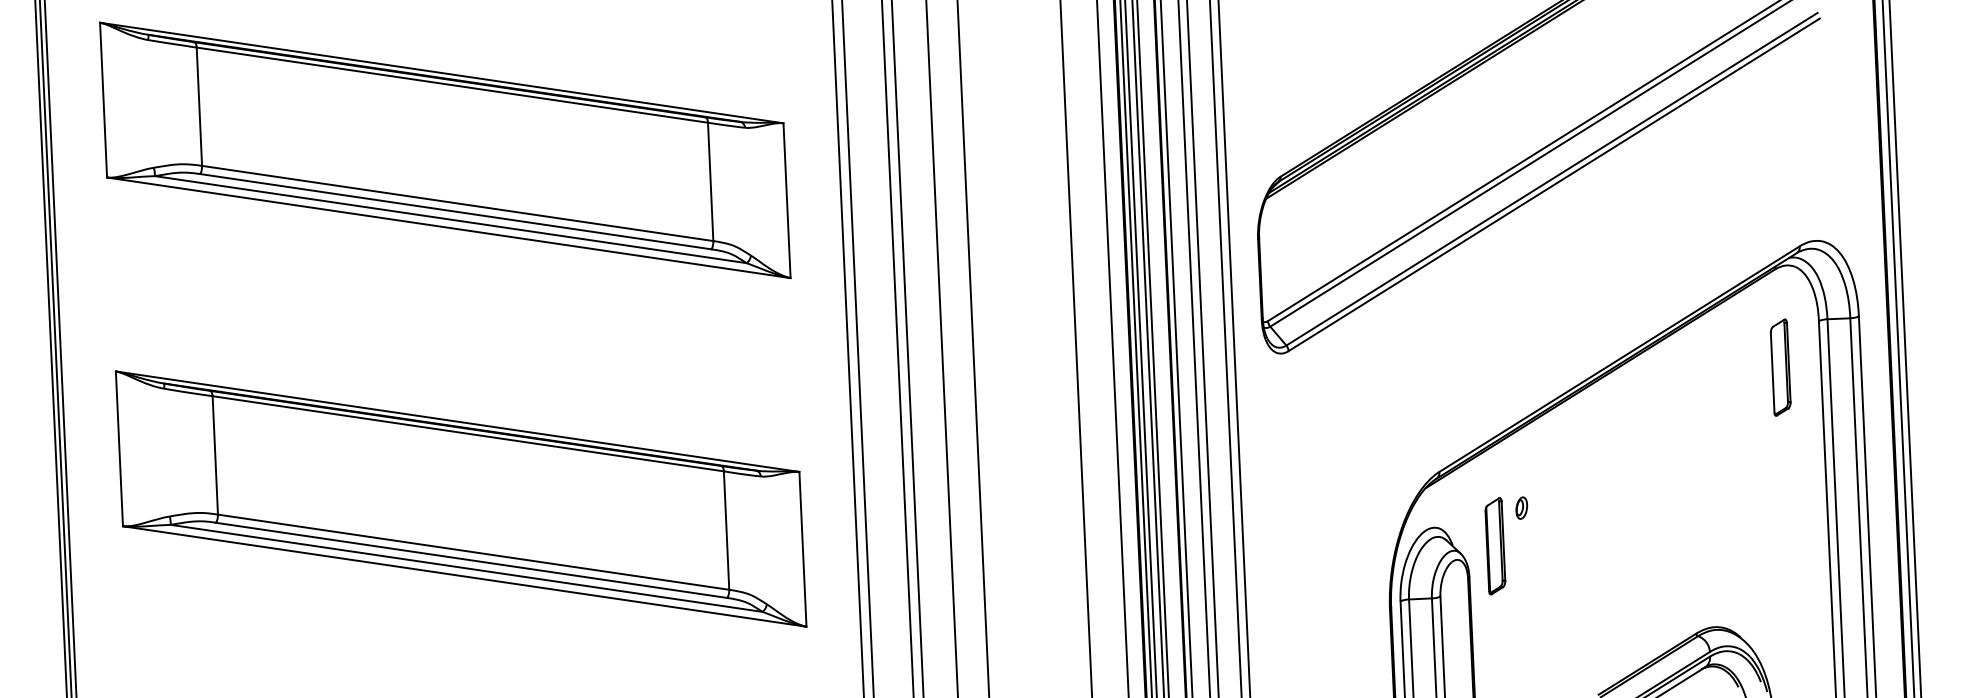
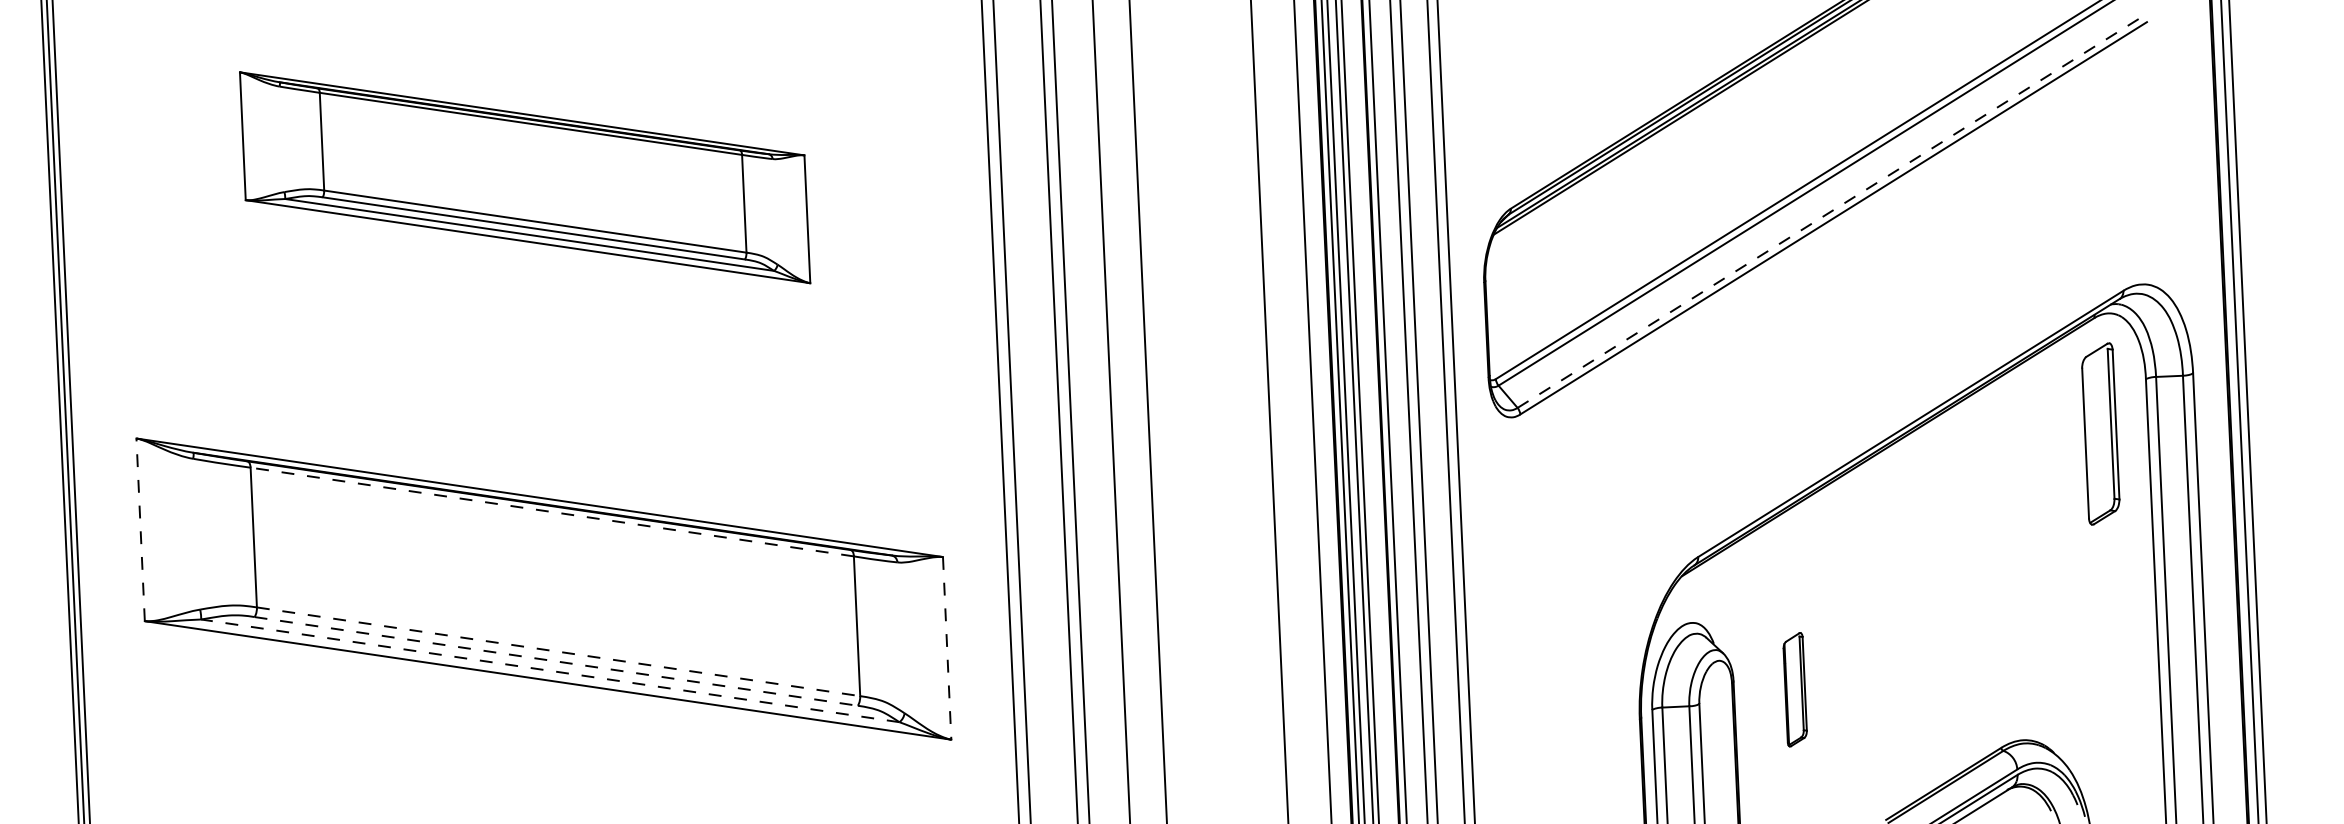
part: (444, 150) -> (524, 177), size x0.7
line: (1552, 179) -> (1831, 211), solid -> dashed
part: (1780, 367) -> (2100, 433), size x1.6
line: (468, 434) -> (552, 512), solid -> dashed
line: (119, 448) -> (140, 529), solid -> dashed
part: (1521, 507) -> (1795, 599), removed
part: (1494, 546) -> (1794, 689), moved
line: (803, 549) -> (947, 648), solid -> dashed
line: (473, 551) -> (558, 651), solid -> dashed
line: (471, 560) -> (556, 661), solid -> dashed
line: (466, 568) -> (550, 670), solid -> dashed

